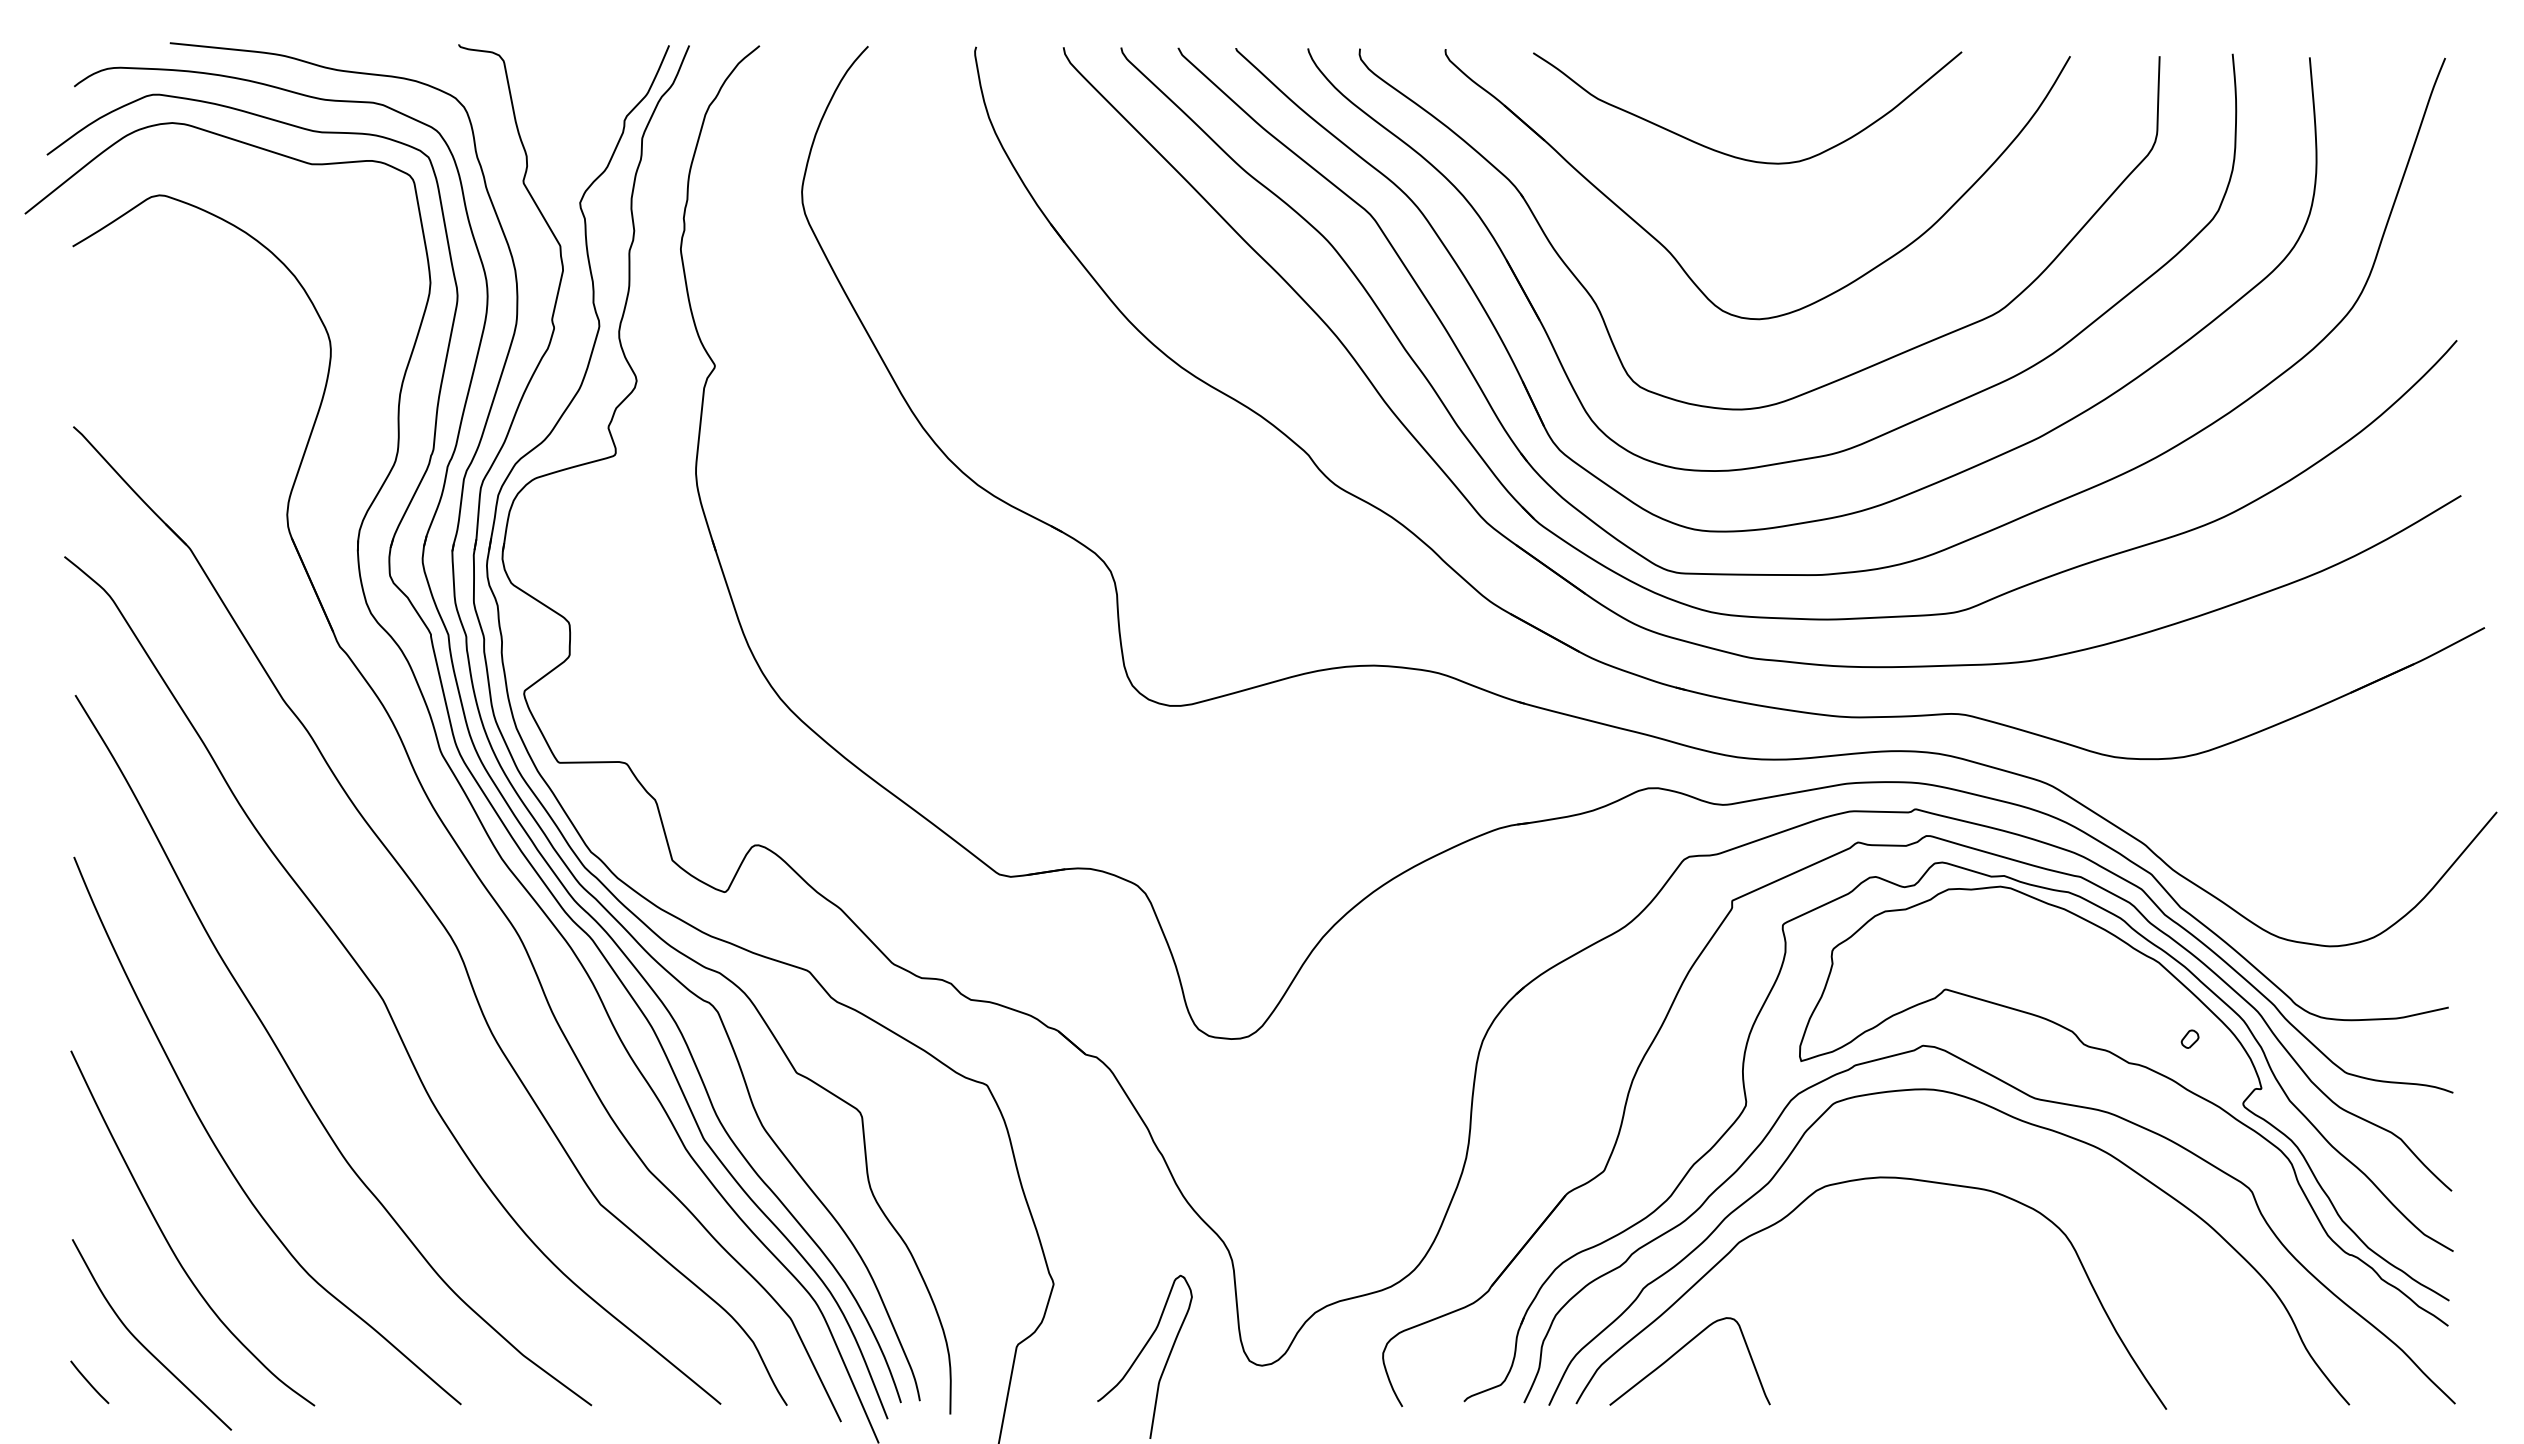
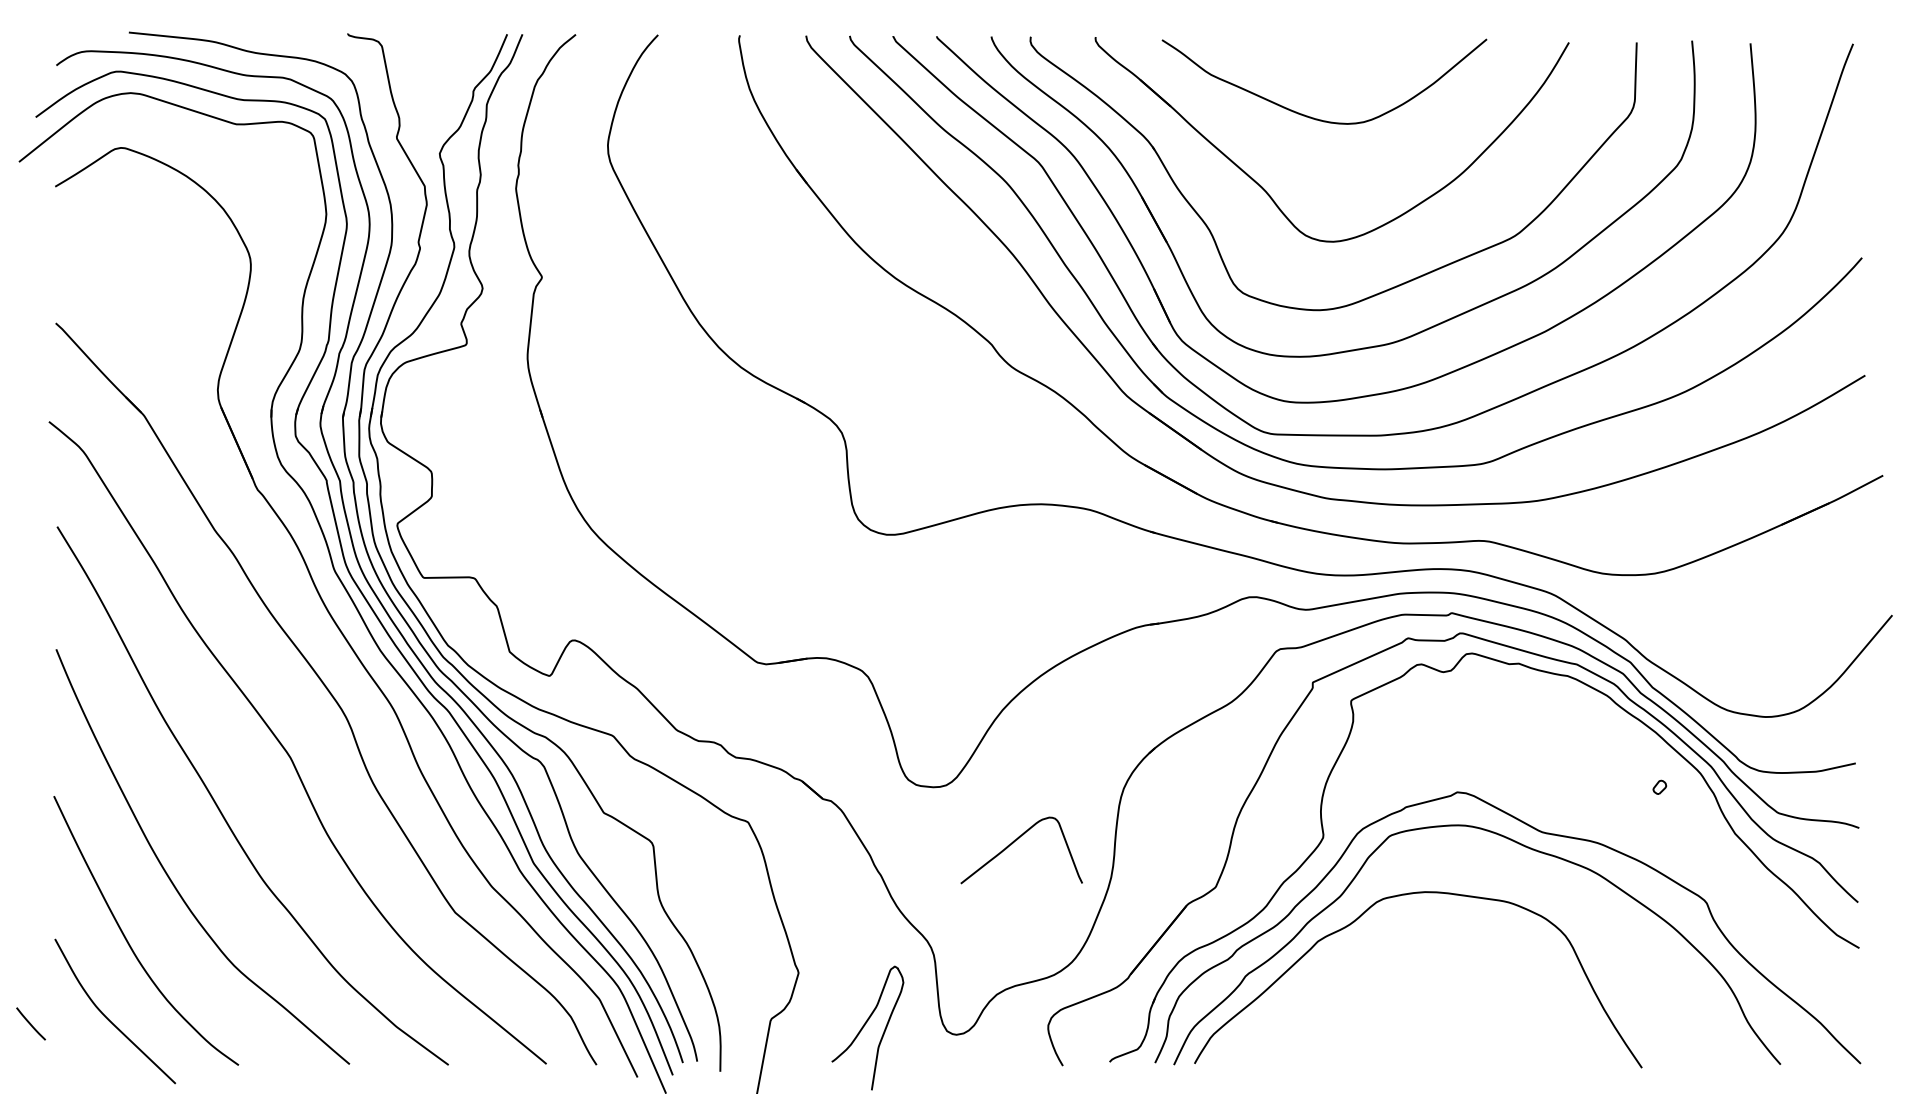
curve: (2129, 1064) -> (1613, 806), removed
curve: (1679, 1351) -> (1013, 842), moved
line: (89, 1382) -> (30, 1024), moved

